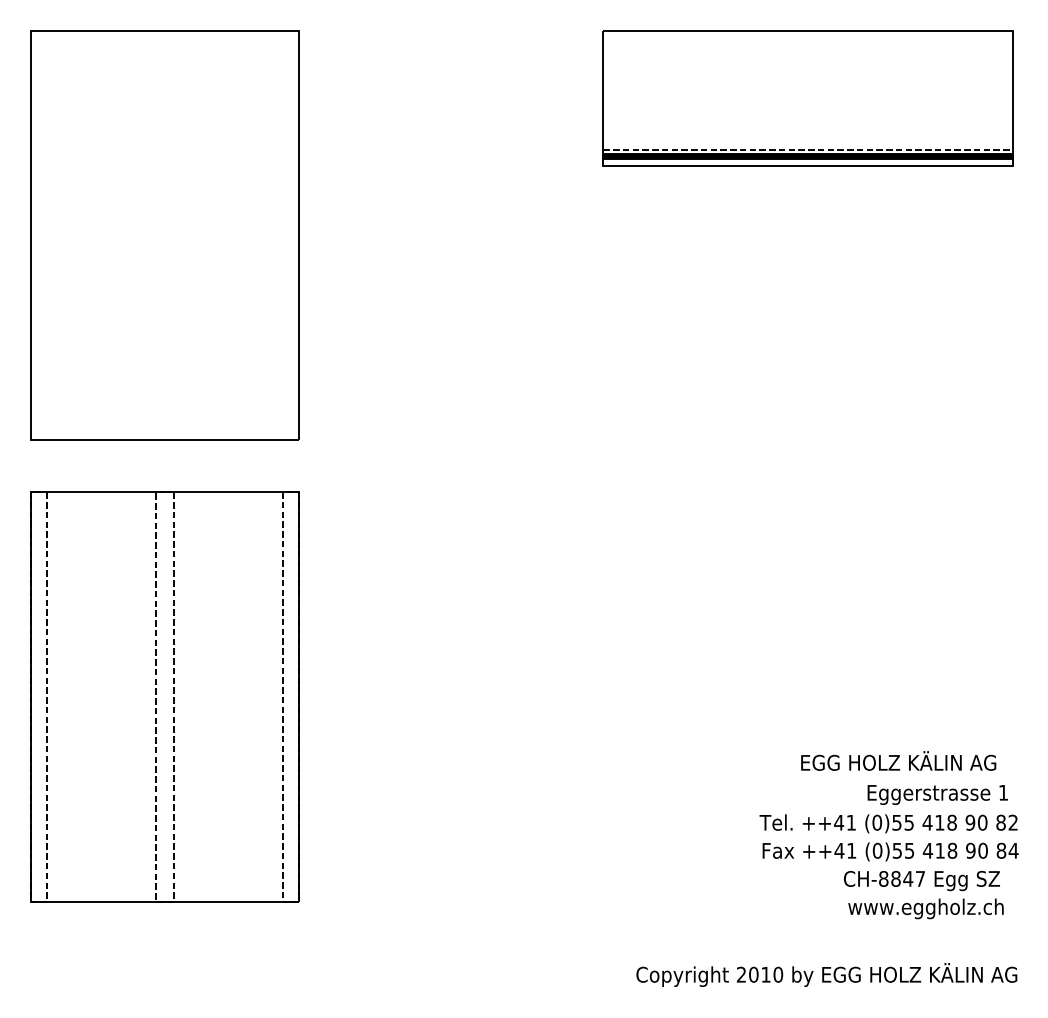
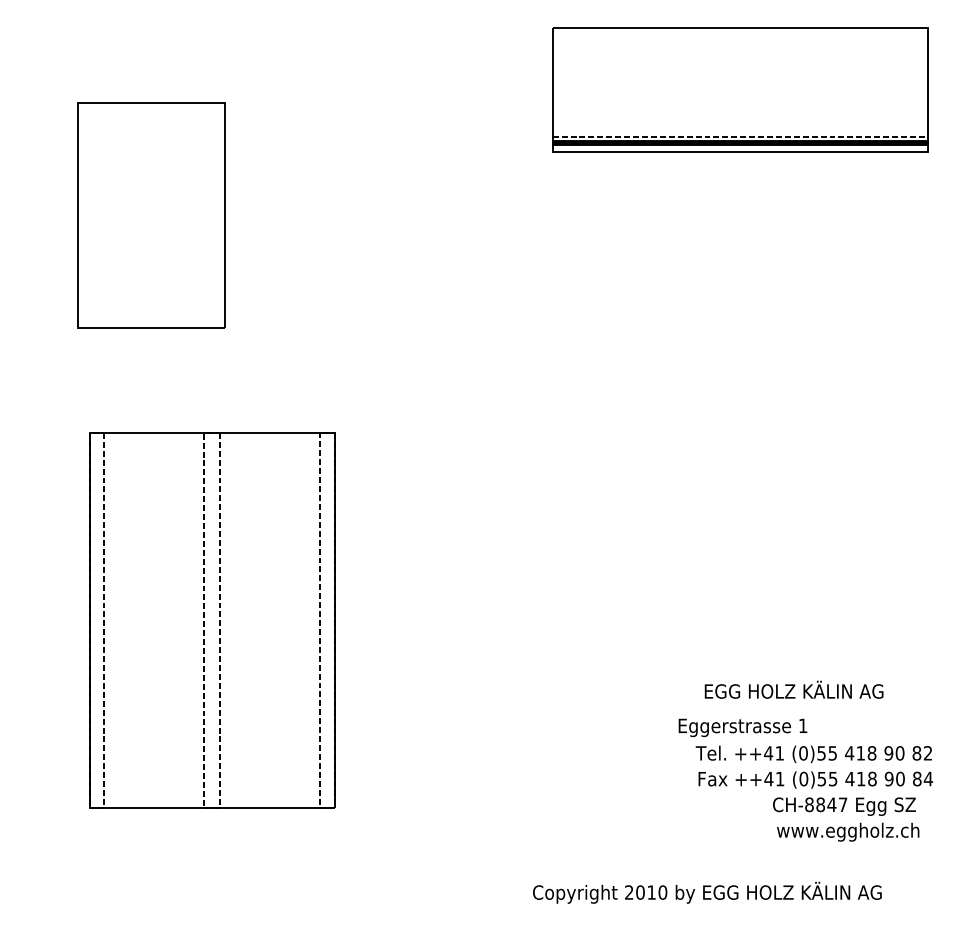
part: (165, 235) -> (151, 215), size x0.6
part: (165, 697) -> (212, 620), moved
text: (897, 760) -> (793, 689), moved
text: (937, 794) -> (742, 727), moved
text: (827, 974) -> (707, 892), moved

